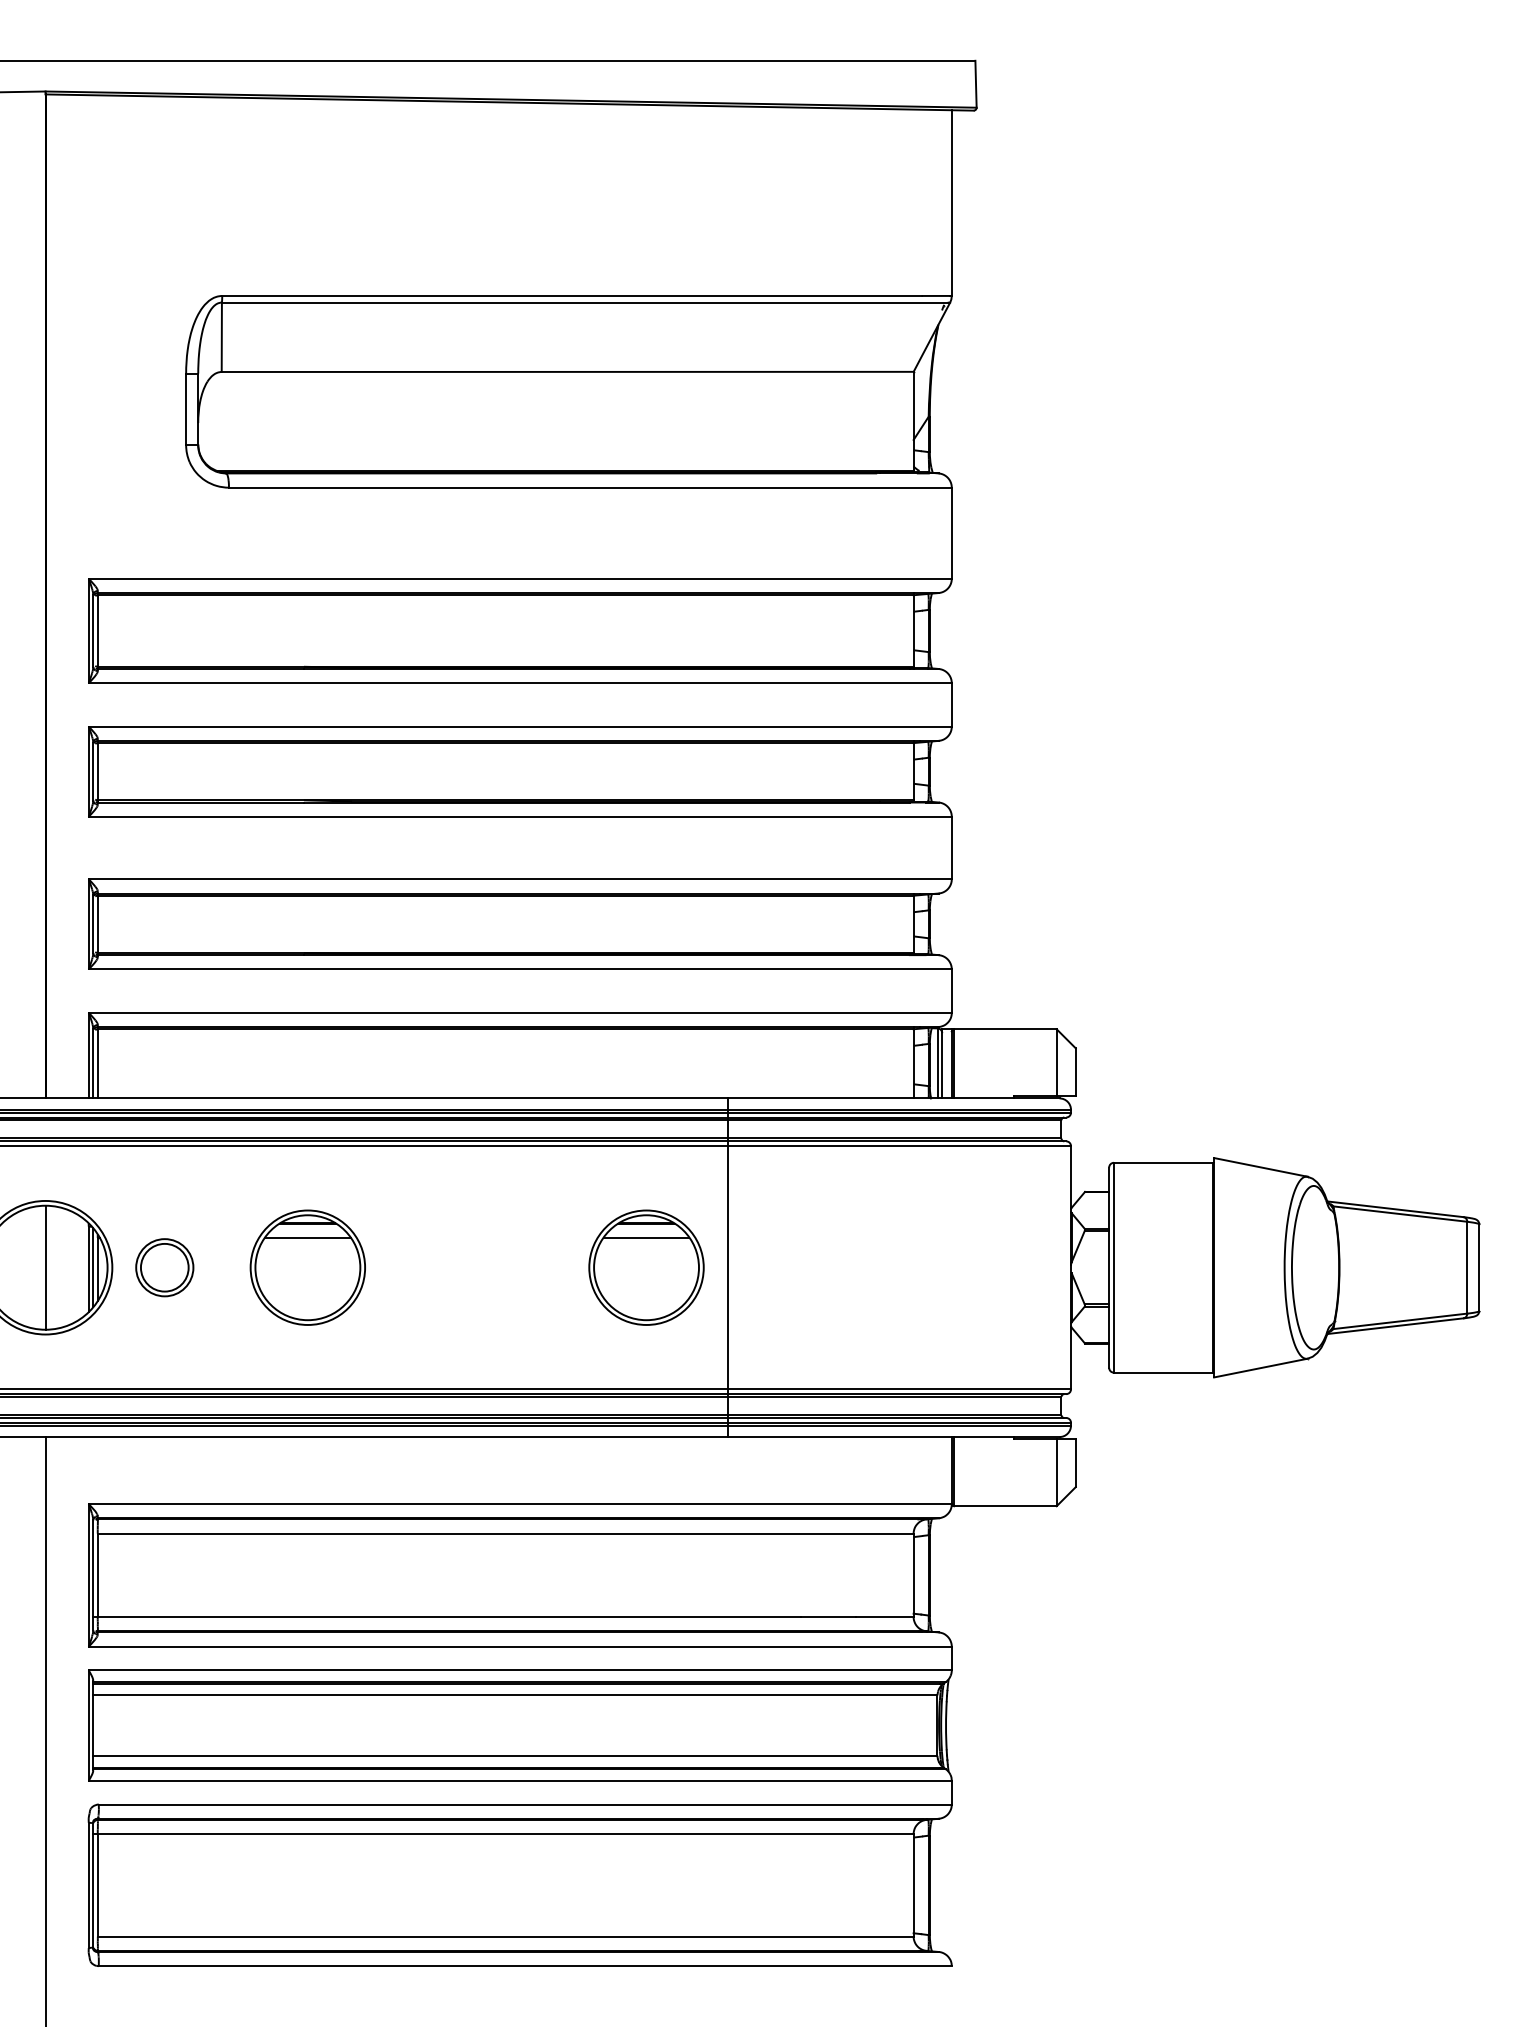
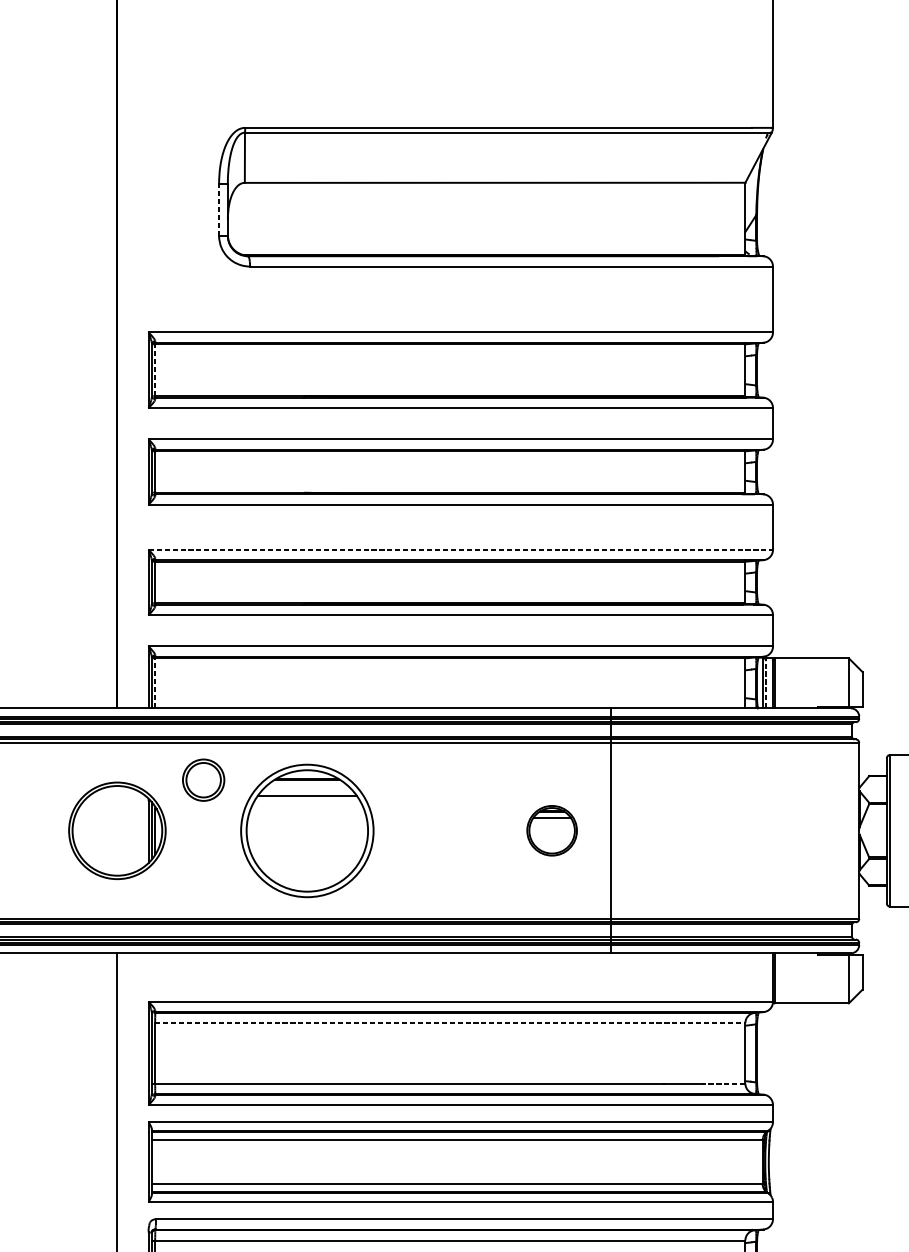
line: (186, 409) -> (219, 210), solid -> dashed
line: (97, 631) -> (154, 370), solid -> dashed
line: (520, 879) -> (460, 550), solid -> dashed
line: (97, 1063) -> (154, 683), solid -> dashed
line: (942, 1063) -> (766, 683), solid -> dashed
line: (45, 1267) -> (117, 830), removed
part: (164, 1267) -> (203, 780), moved
part: (307, 1267) -> (306, 830), size x1.6
part: (646, 1267) -> (552, 830), size x0.6
line: (505, 1533) -> (450, 1023), solid -> dashed
line: (884, 1617) -> (724, 1083), solid -> dashed

